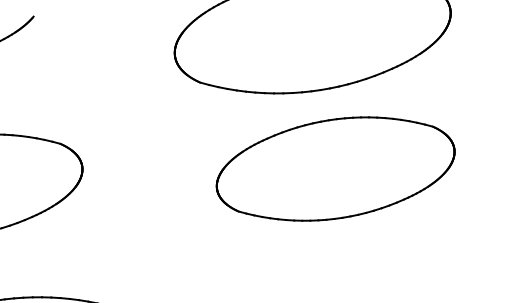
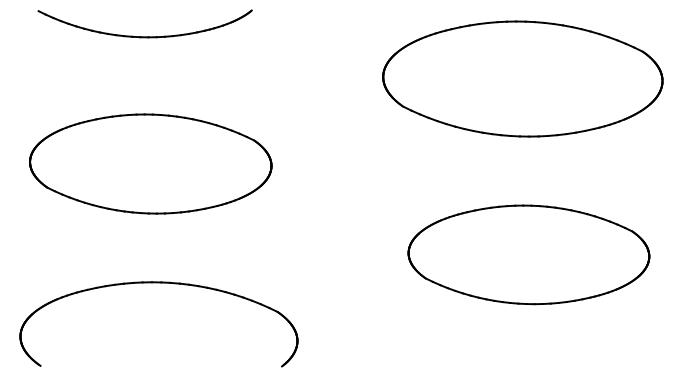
part: (335, 168) -> (528, 254), moved

